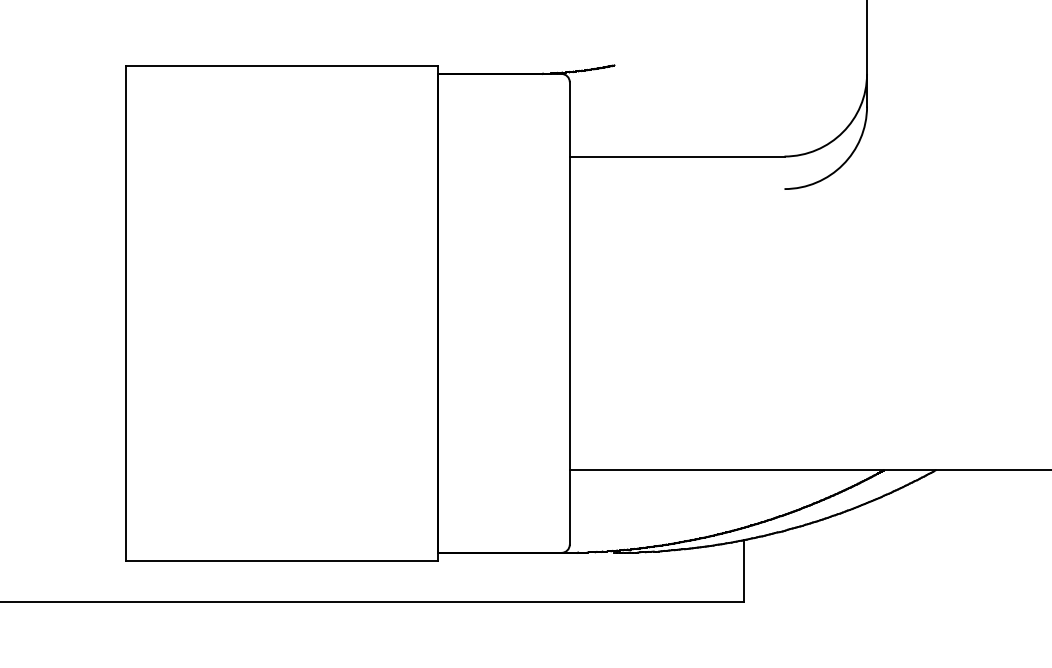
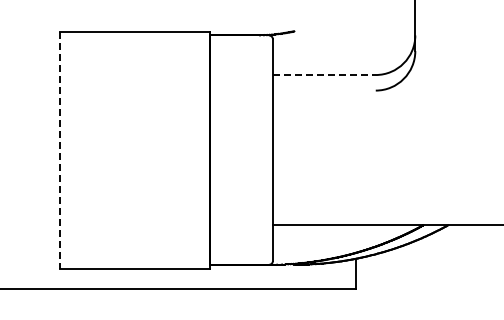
line: (677, 157) -> (324, 75), solid -> dashed
line: (126, 314) -> (60, 150), solid -> dashed

